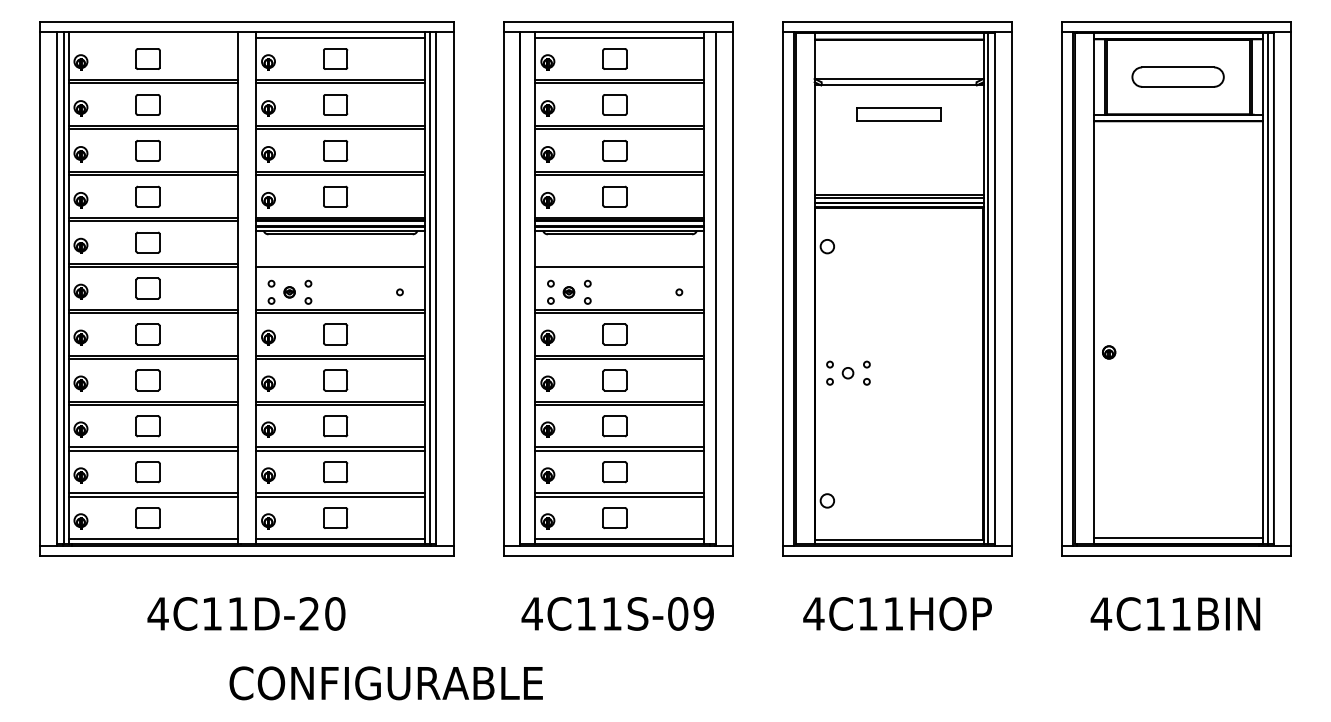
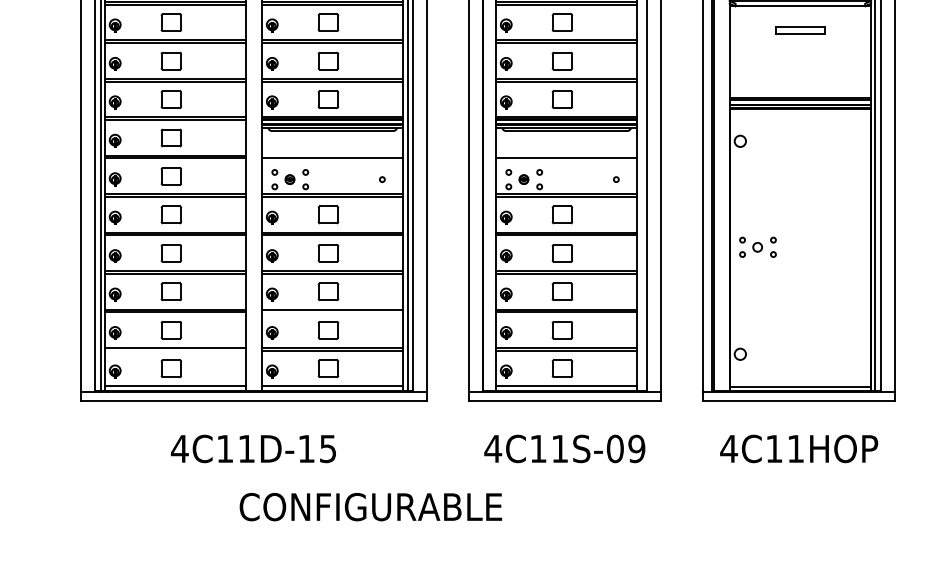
part: (898, 114) -> (799, 30), size x0.7
line: (340, 450) -> (332, 312), removed
line: (152, 496) -> (175, 350), removed
text: (322, 613) -> (317, 448), 4C11D-20 -> 4C11D-15

